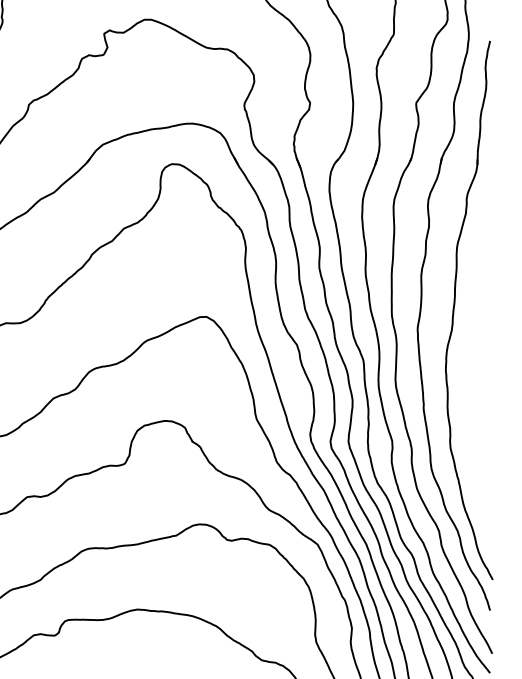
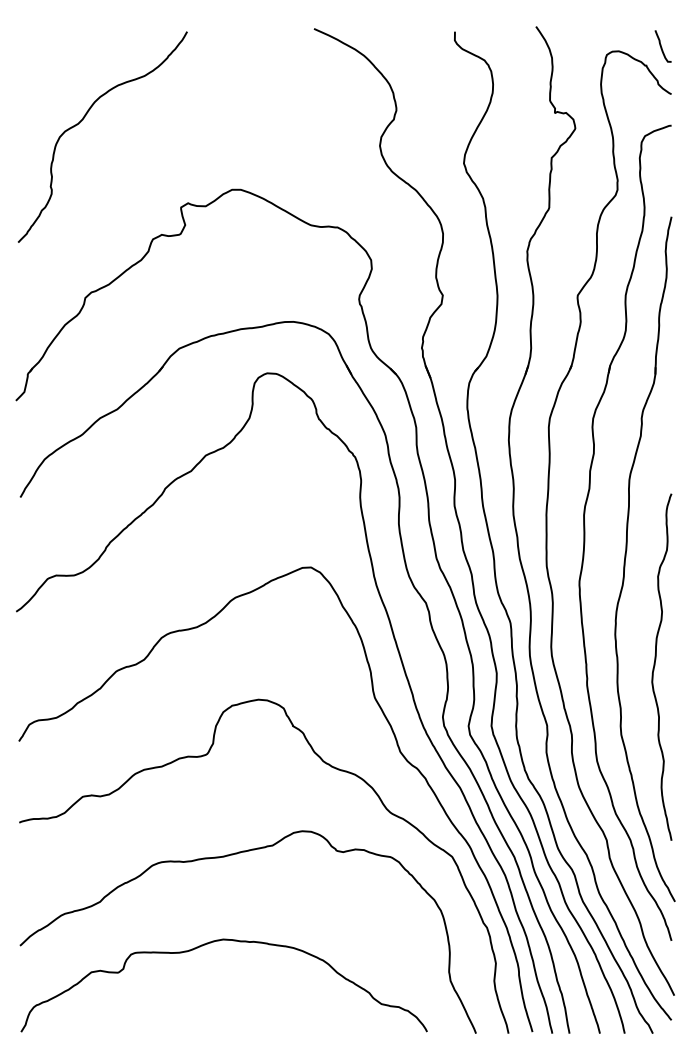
curve: (477, 394) -> (655, 666), added

